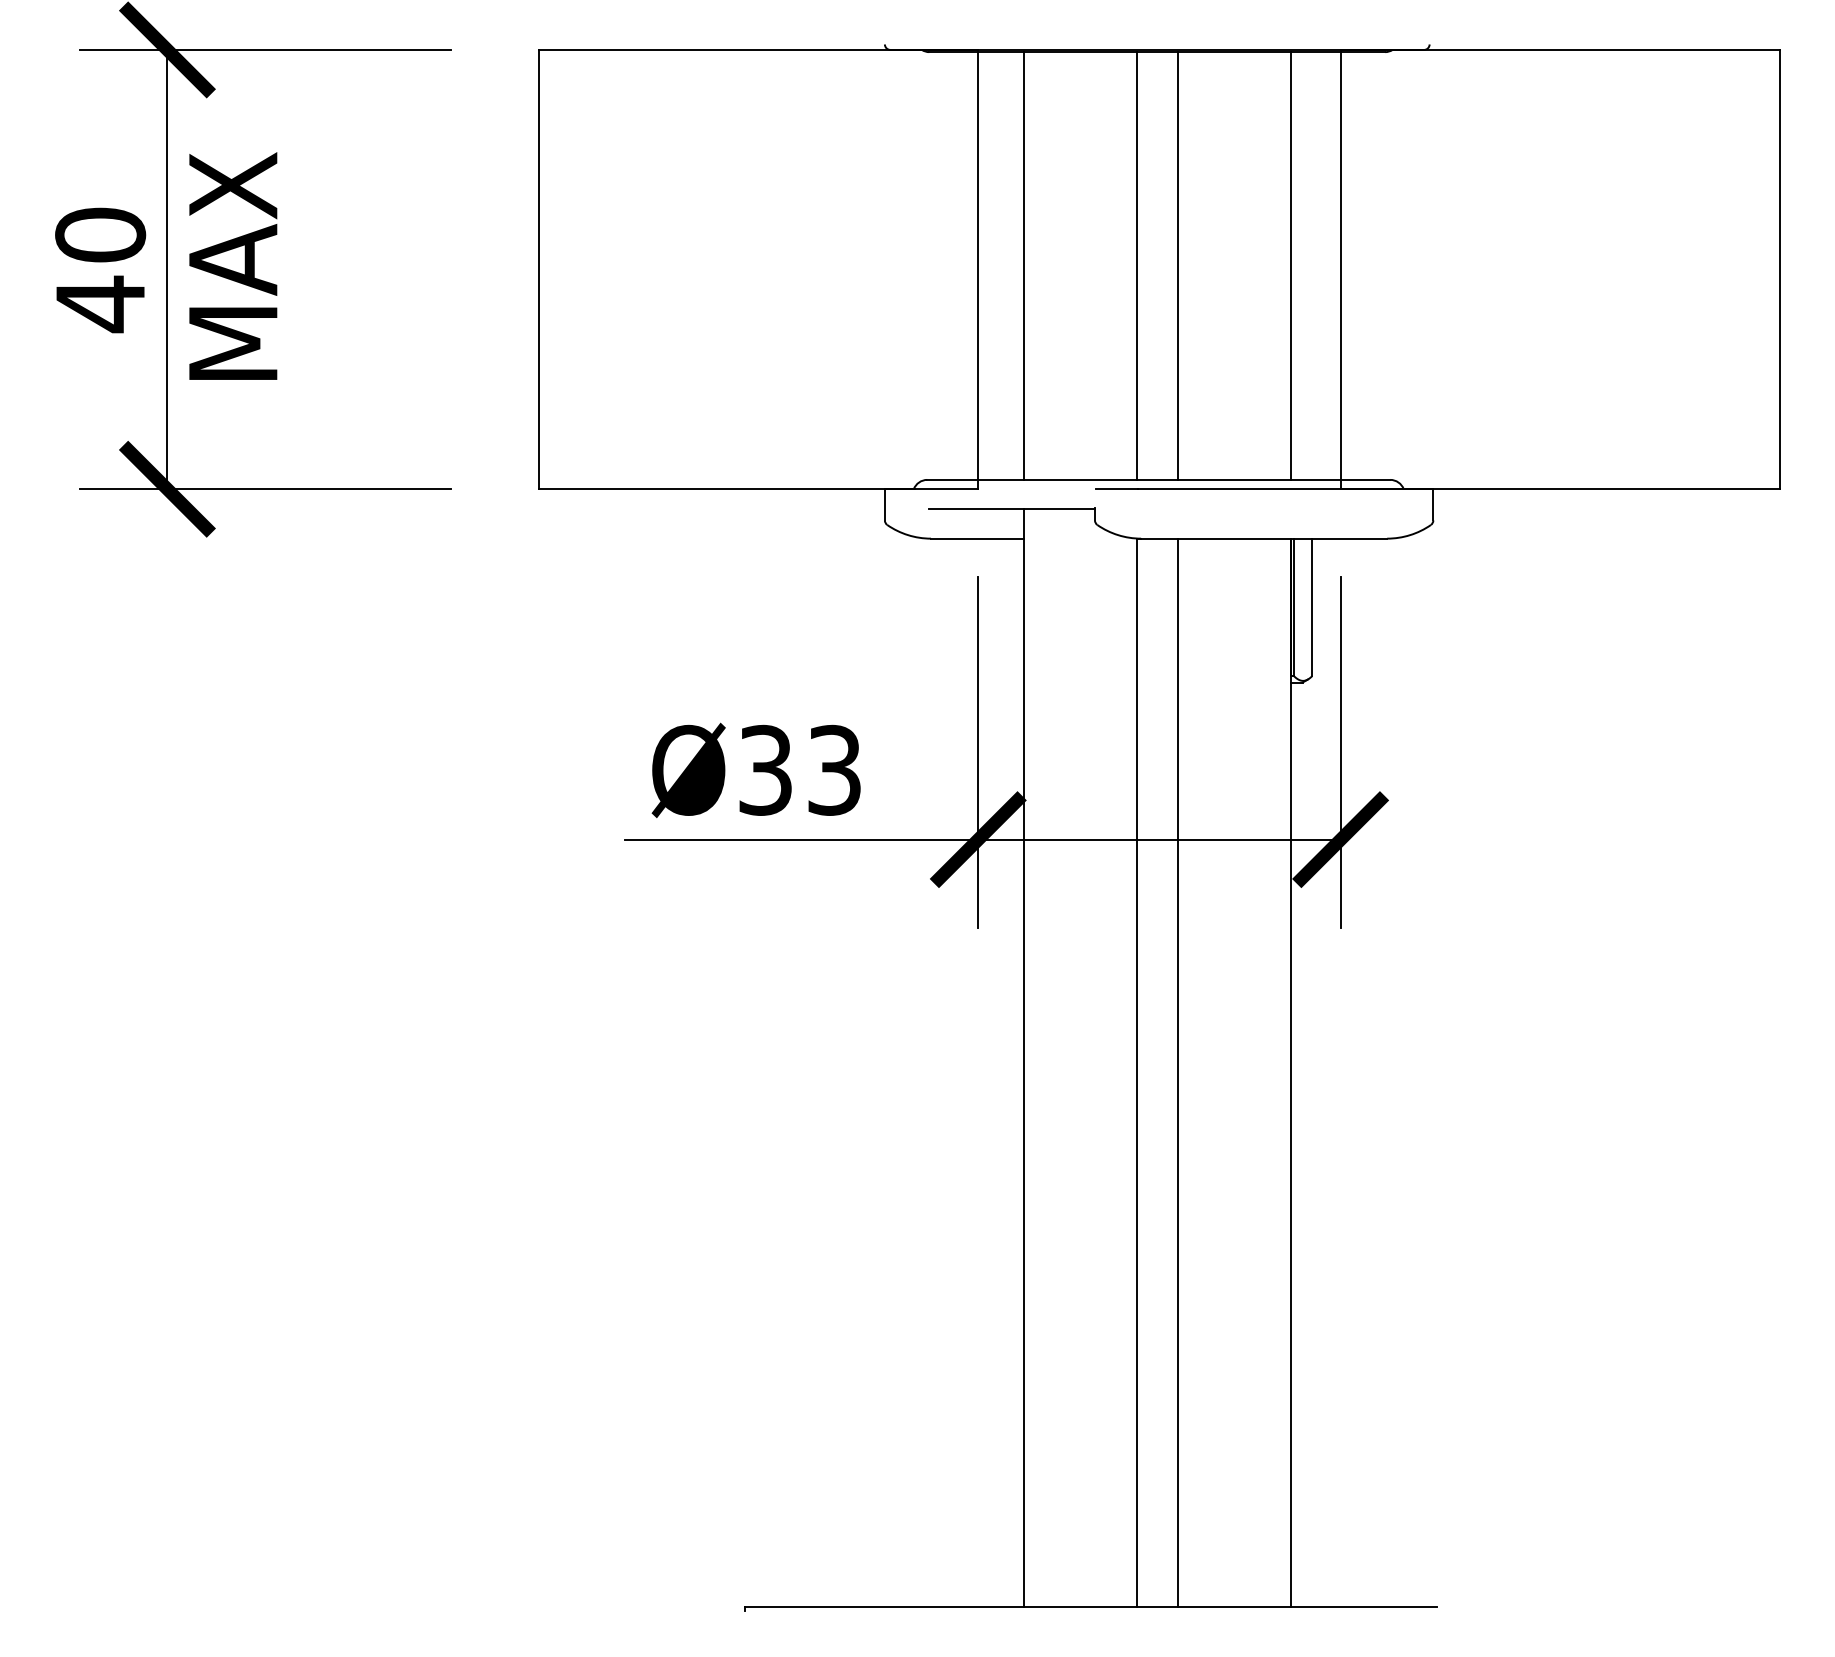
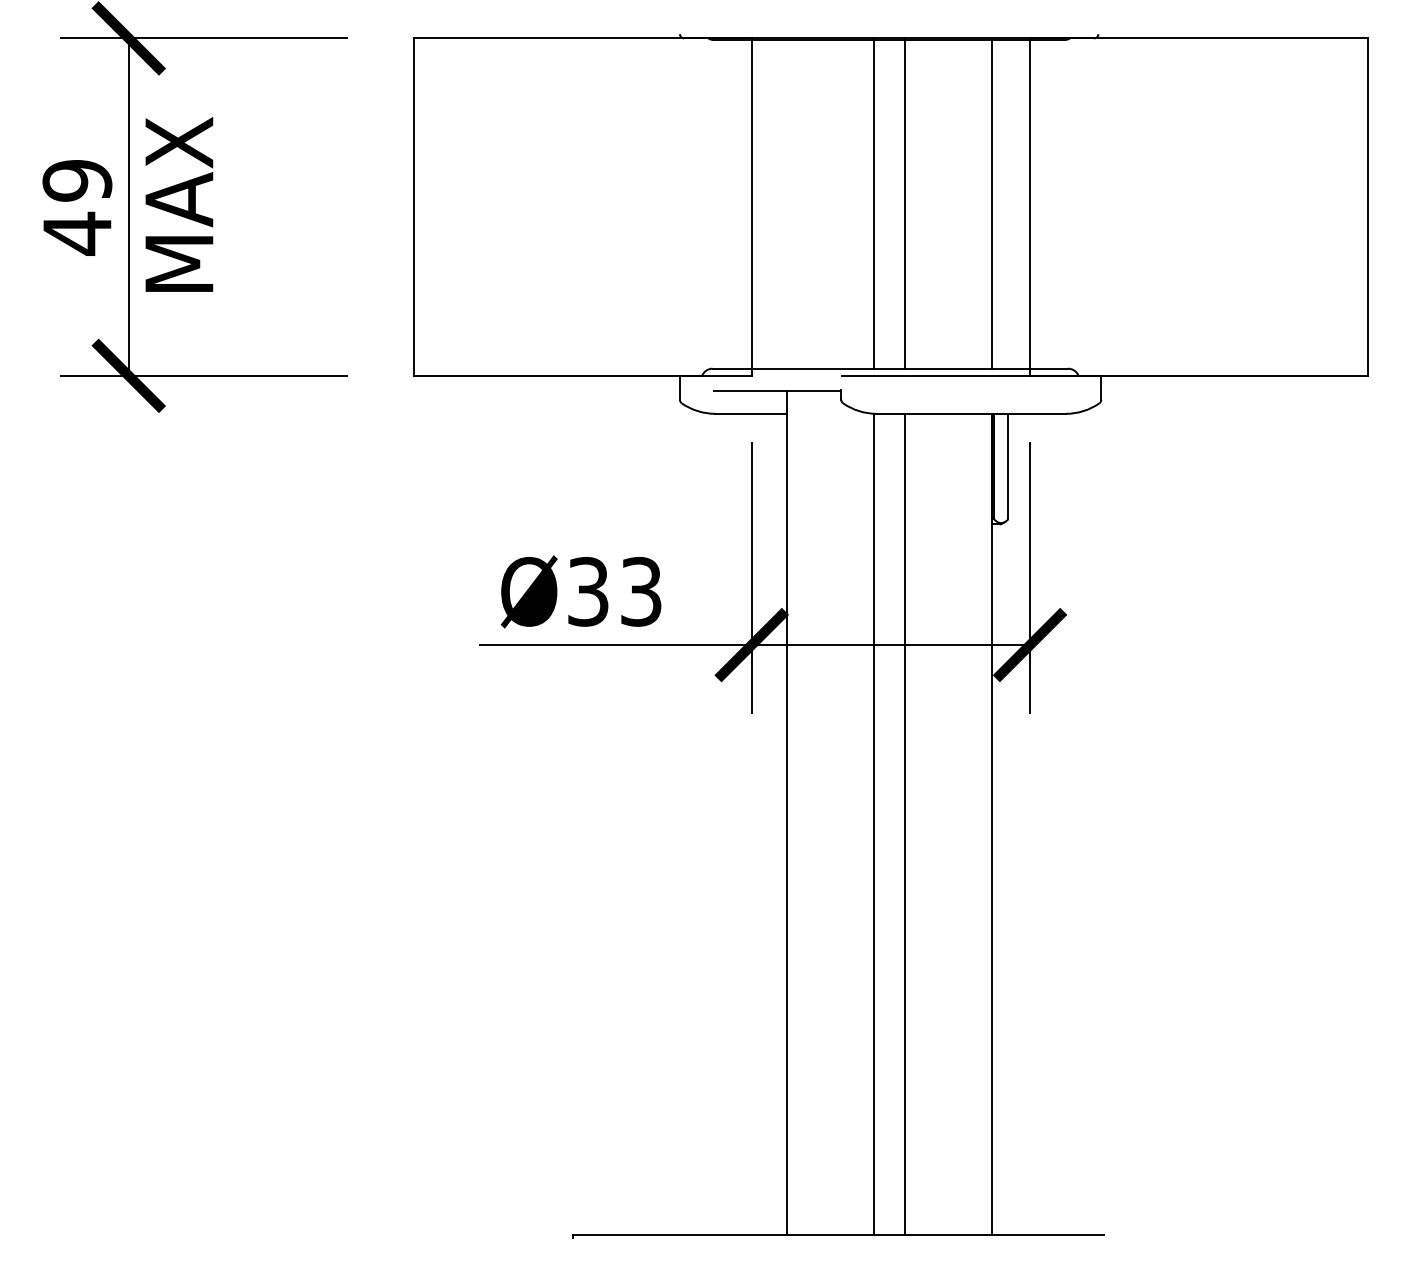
text: (100, 234) -> (77, 180), 40 -> 49
line: (1023, 265) -> (786, 204), removed

